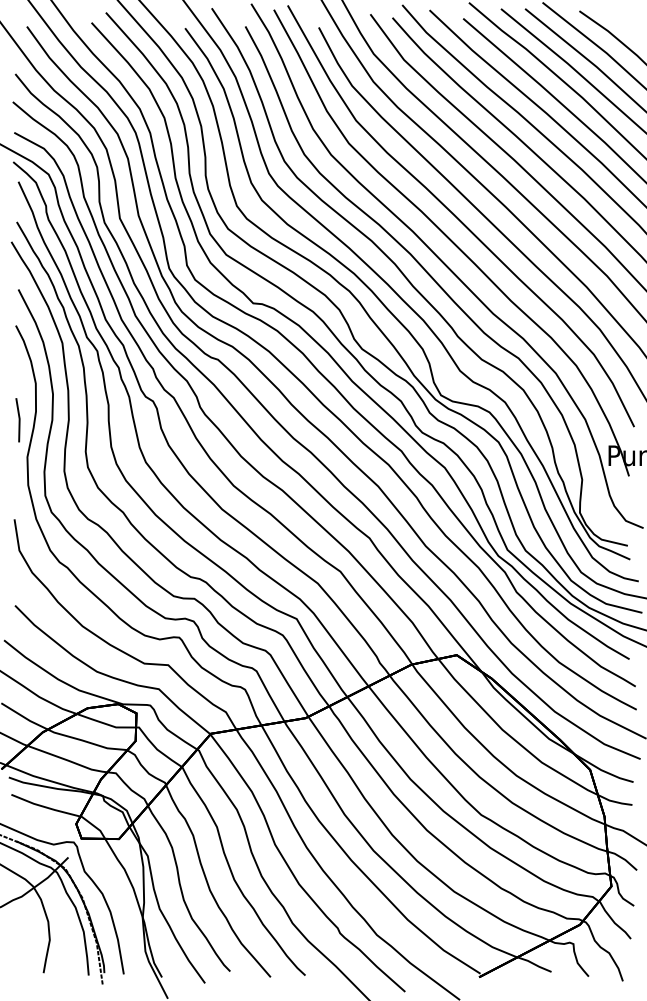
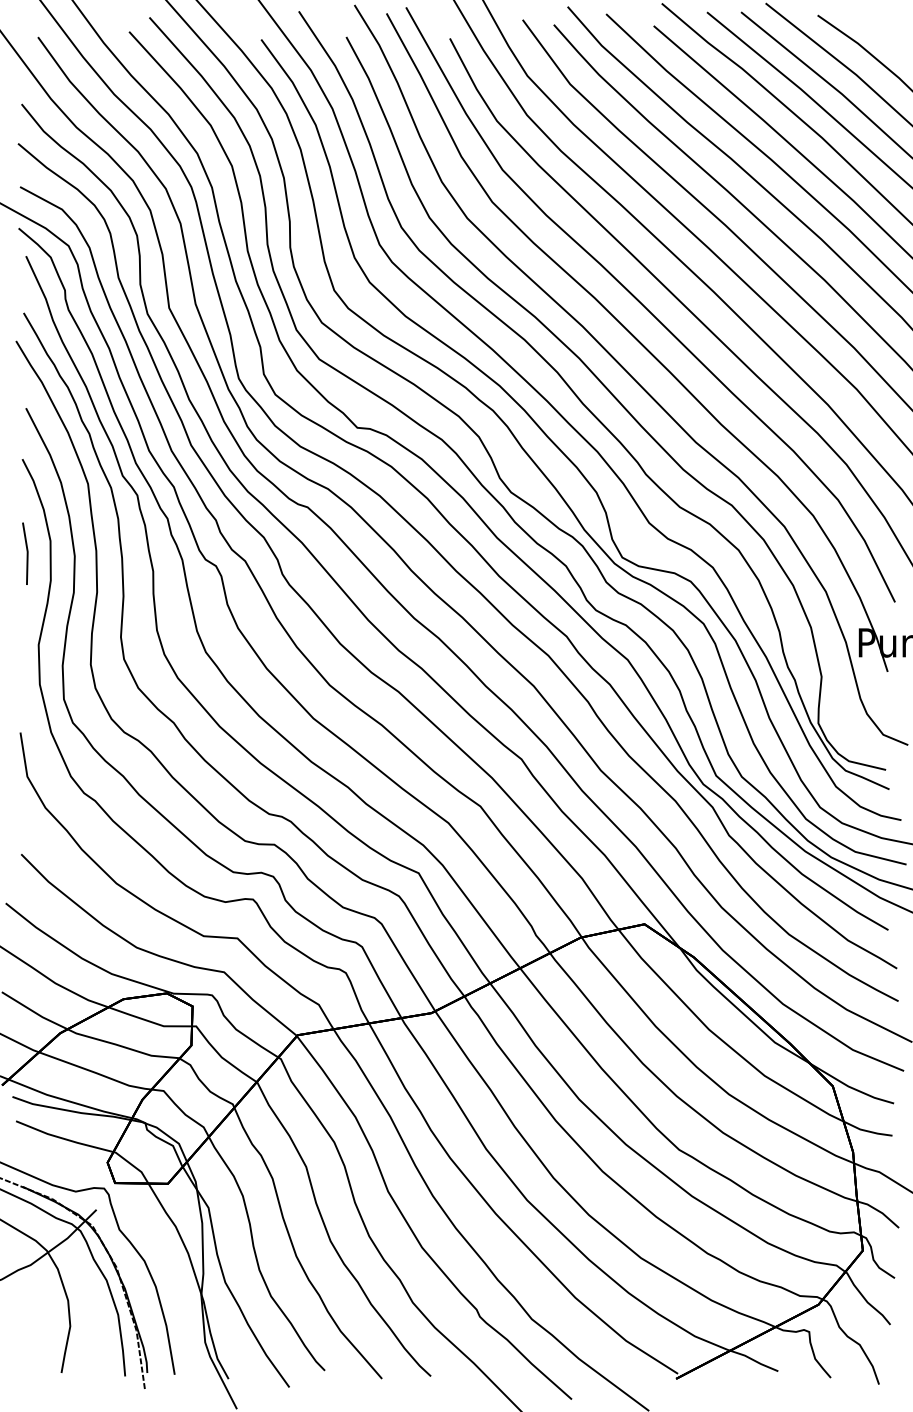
line: (18, 420) -> (26, 553), moved

